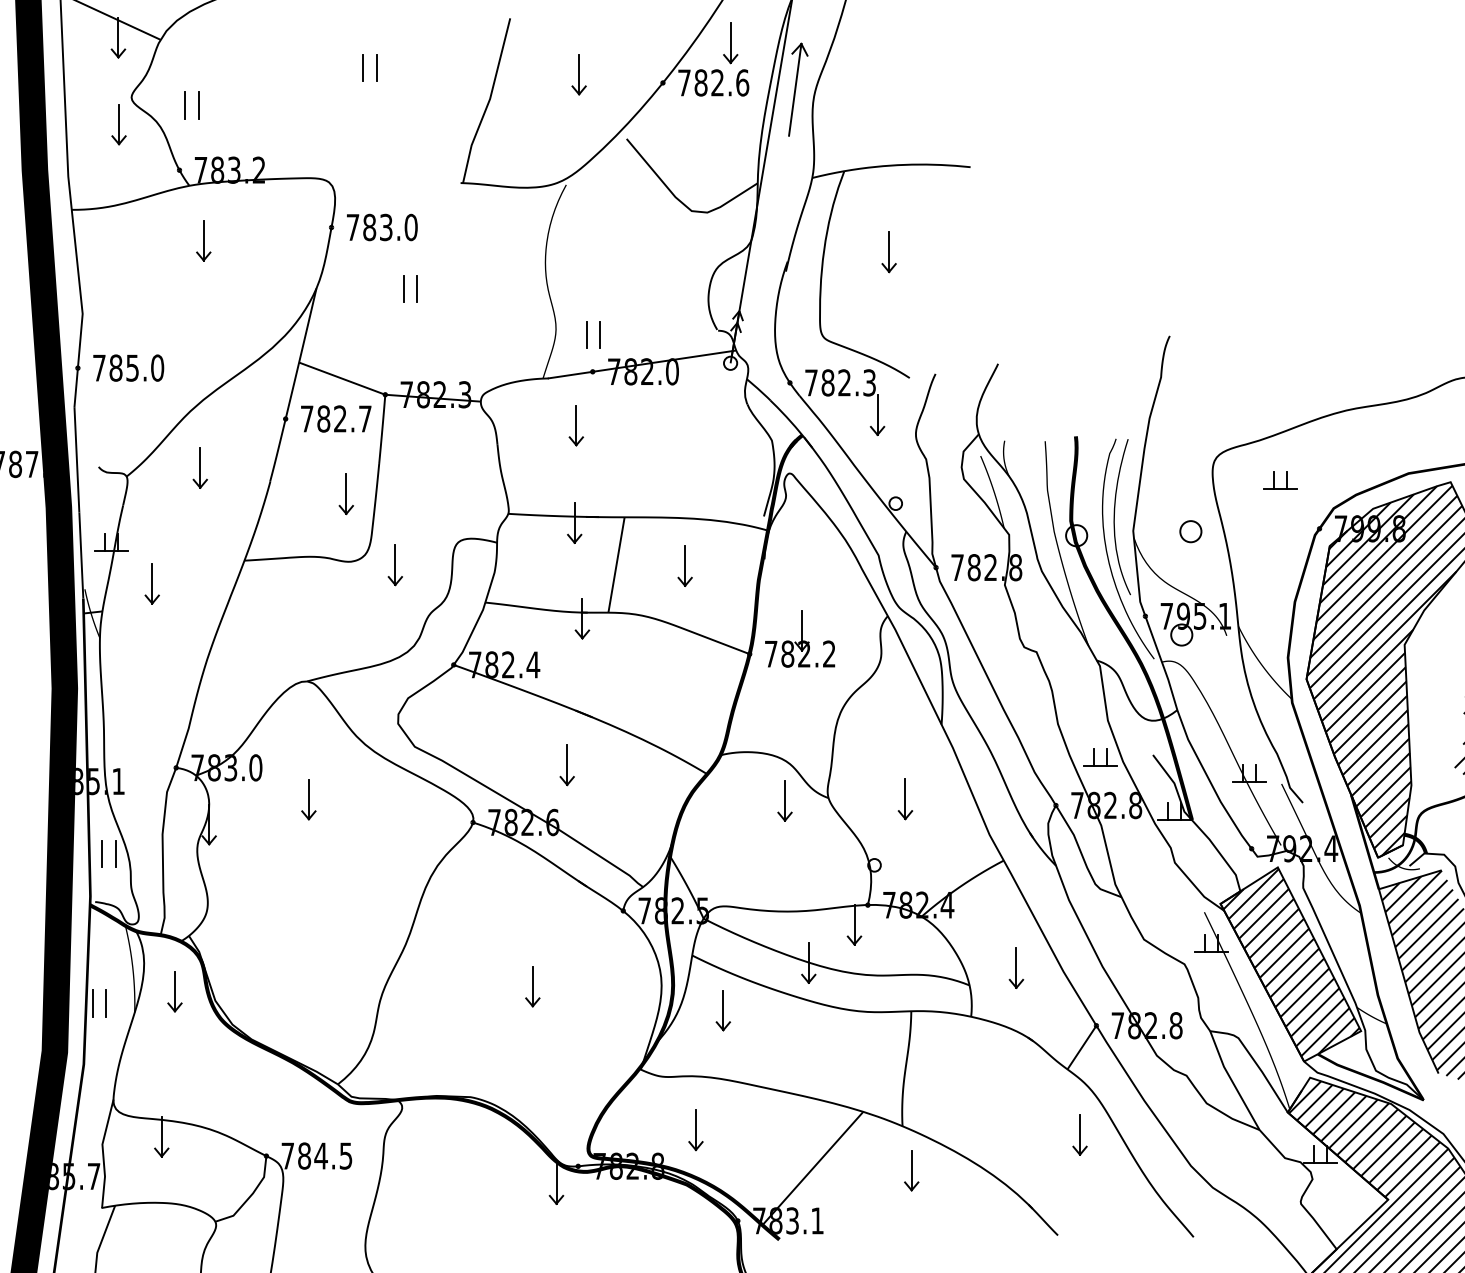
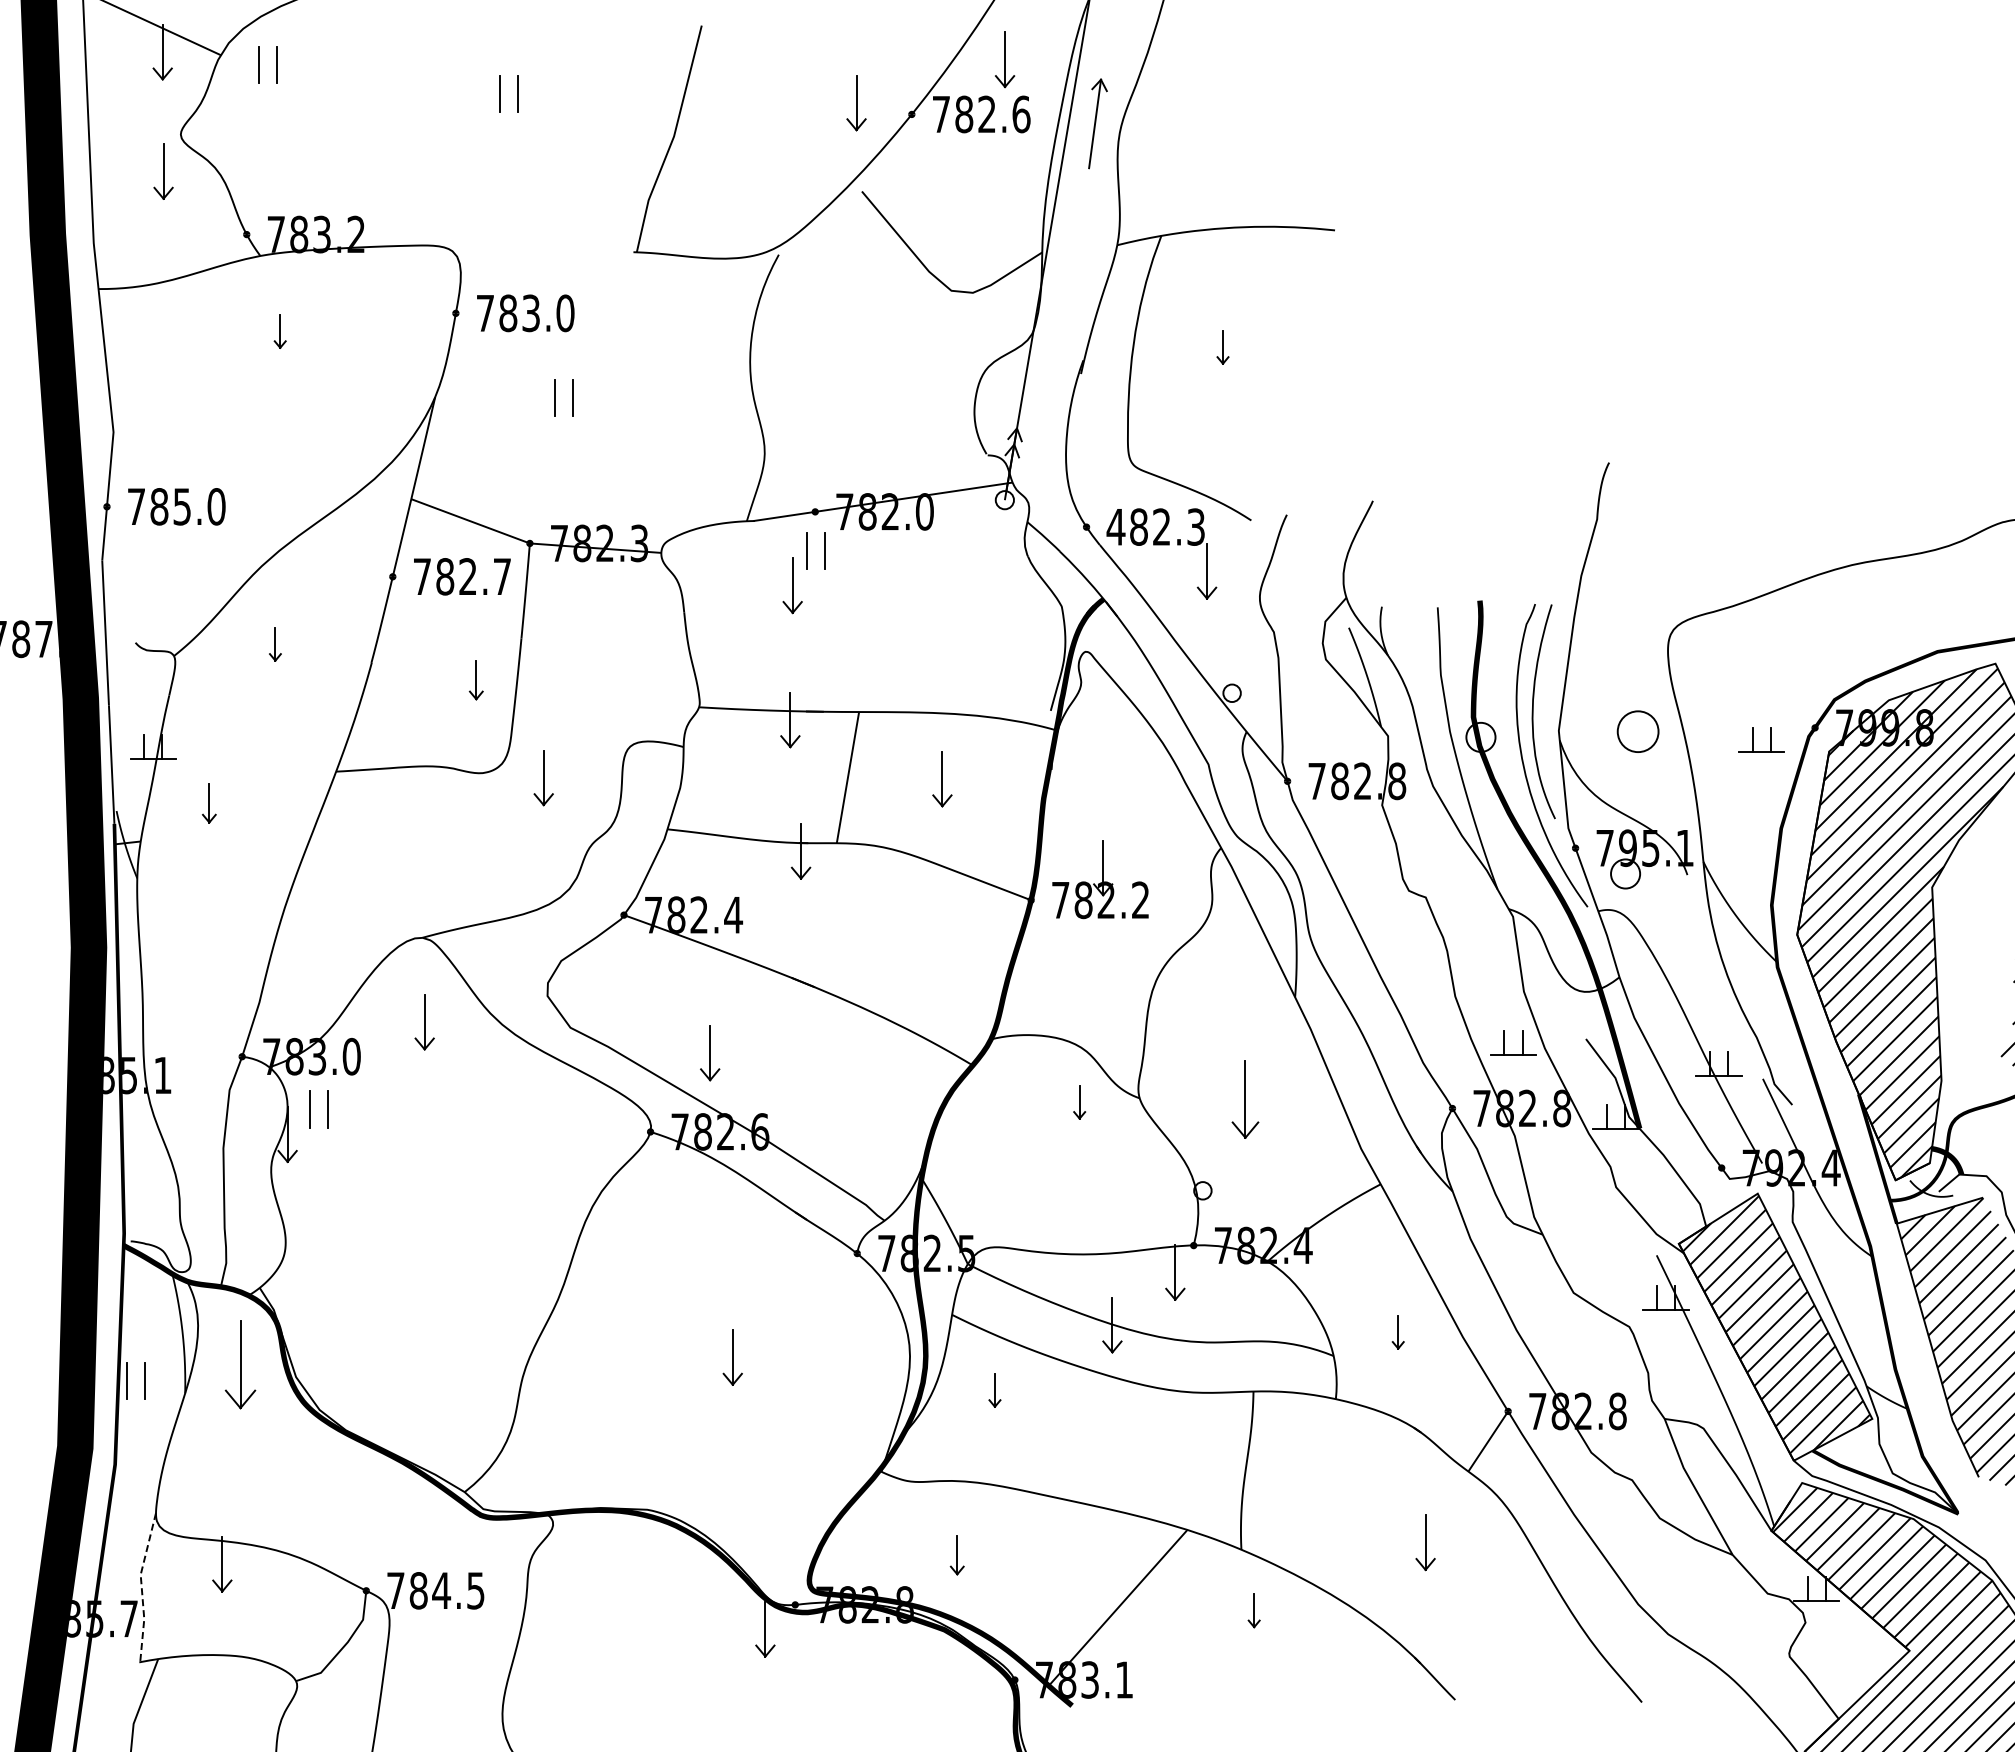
part: (579, 74) -> (856, 103), moved
part: (797, 89) -> (1097, 123), size x0.7
part: (185, 105) -> (259, 64), moved
part: (204, 240) -> (280, 331), size x0.6
part: (888, 252) -> (1222, 347), size x0.6
part: (587, 334) -> (807, 550), moved
text: (811, 383) -> (1115, 527), 782.3 -> 482.3
part: (200, 468) -> (275, 644), size x0.6
part: (1274, 479) -> (1753, 739), moved
part: (346, 494) -> (476, 680), size x0.7
part: (1190, 531) -> (1637, 731), size x1.4
part: (152, 583) -> (209, 803), size x0.7
part: (567, 765) -> (710, 1053), moved
part: (308, 799) -> (424, 1022), moved
part: (905, 799) -> (1245, 1100), size x1.4
part: (784, 801) -> (1079, 1102), size x0.6
part: (103, 854) -> (310, 1109), moved
part: (1016, 968) -> (1398, 1332), size x0.6
part: (174, 991) -> (240, 1364), size x1.6
part: (723, 1010) -> (994, 1390), size x0.6
part: (696, 1130) -> (957, 1555), size x0.7
part: (1079, 1134) -> (1425, 1542), moved
line: (103, 1153) -> (141, 1587), solid -> dashed
part: (912, 1170) -> (1254, 1610), size x0.6

